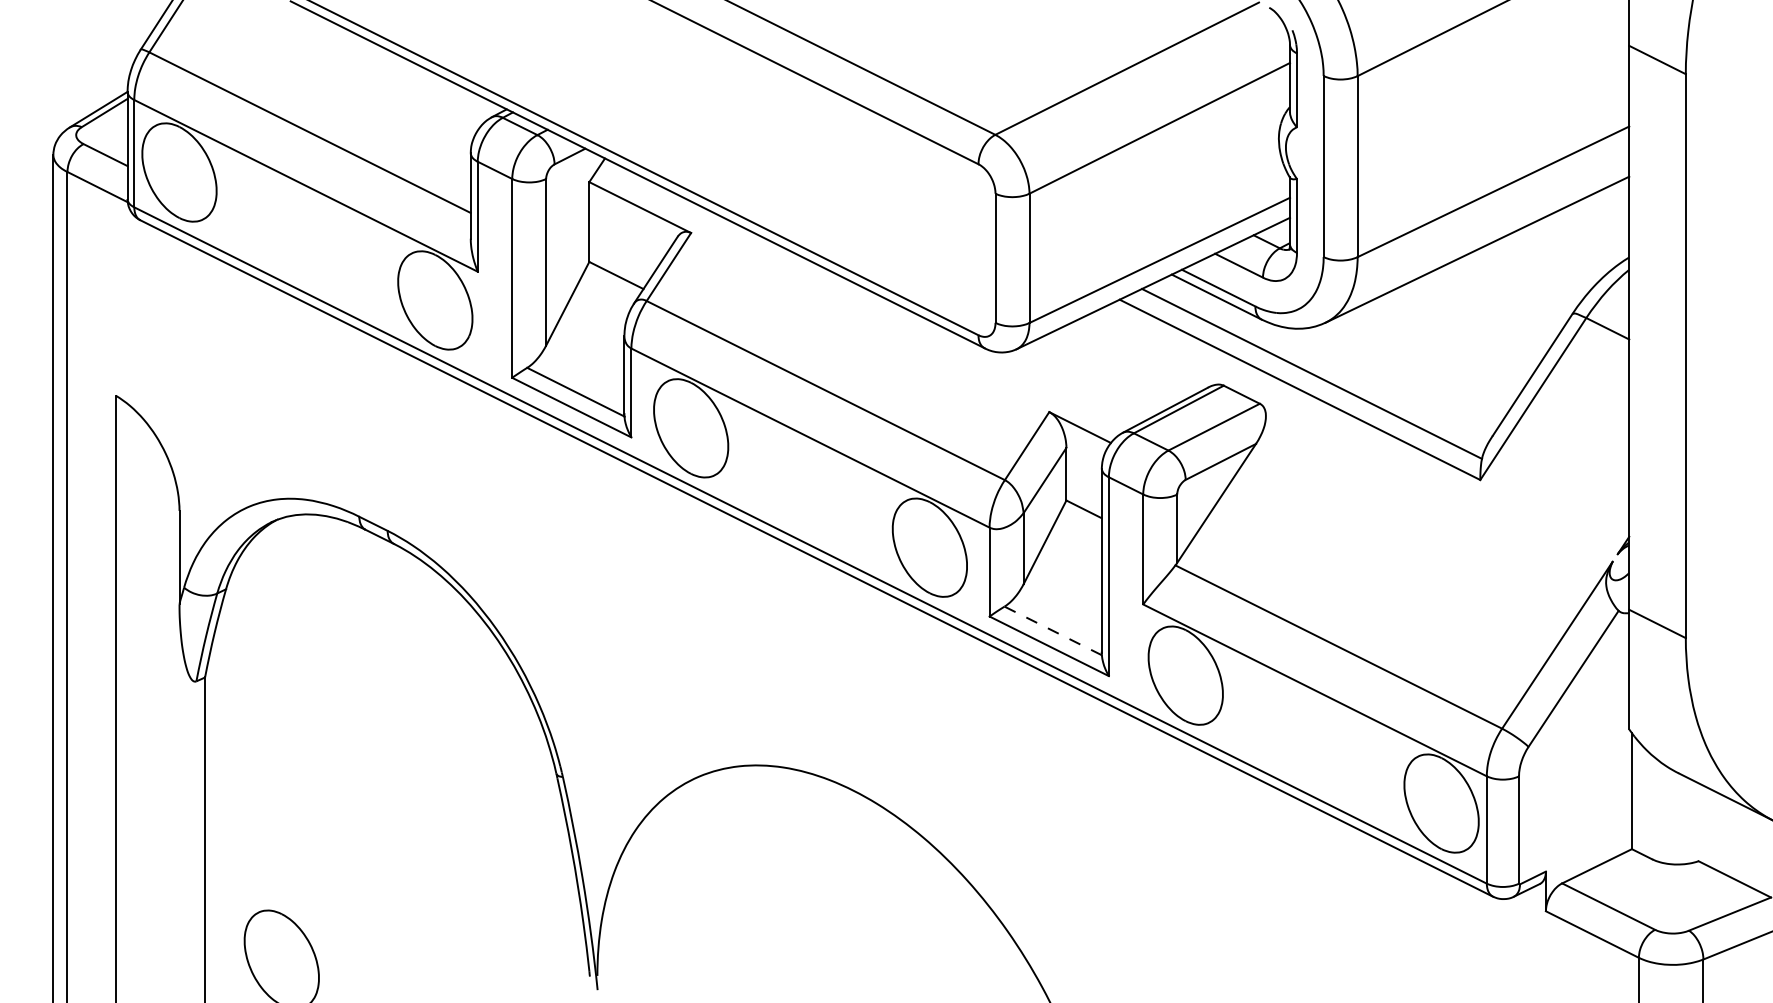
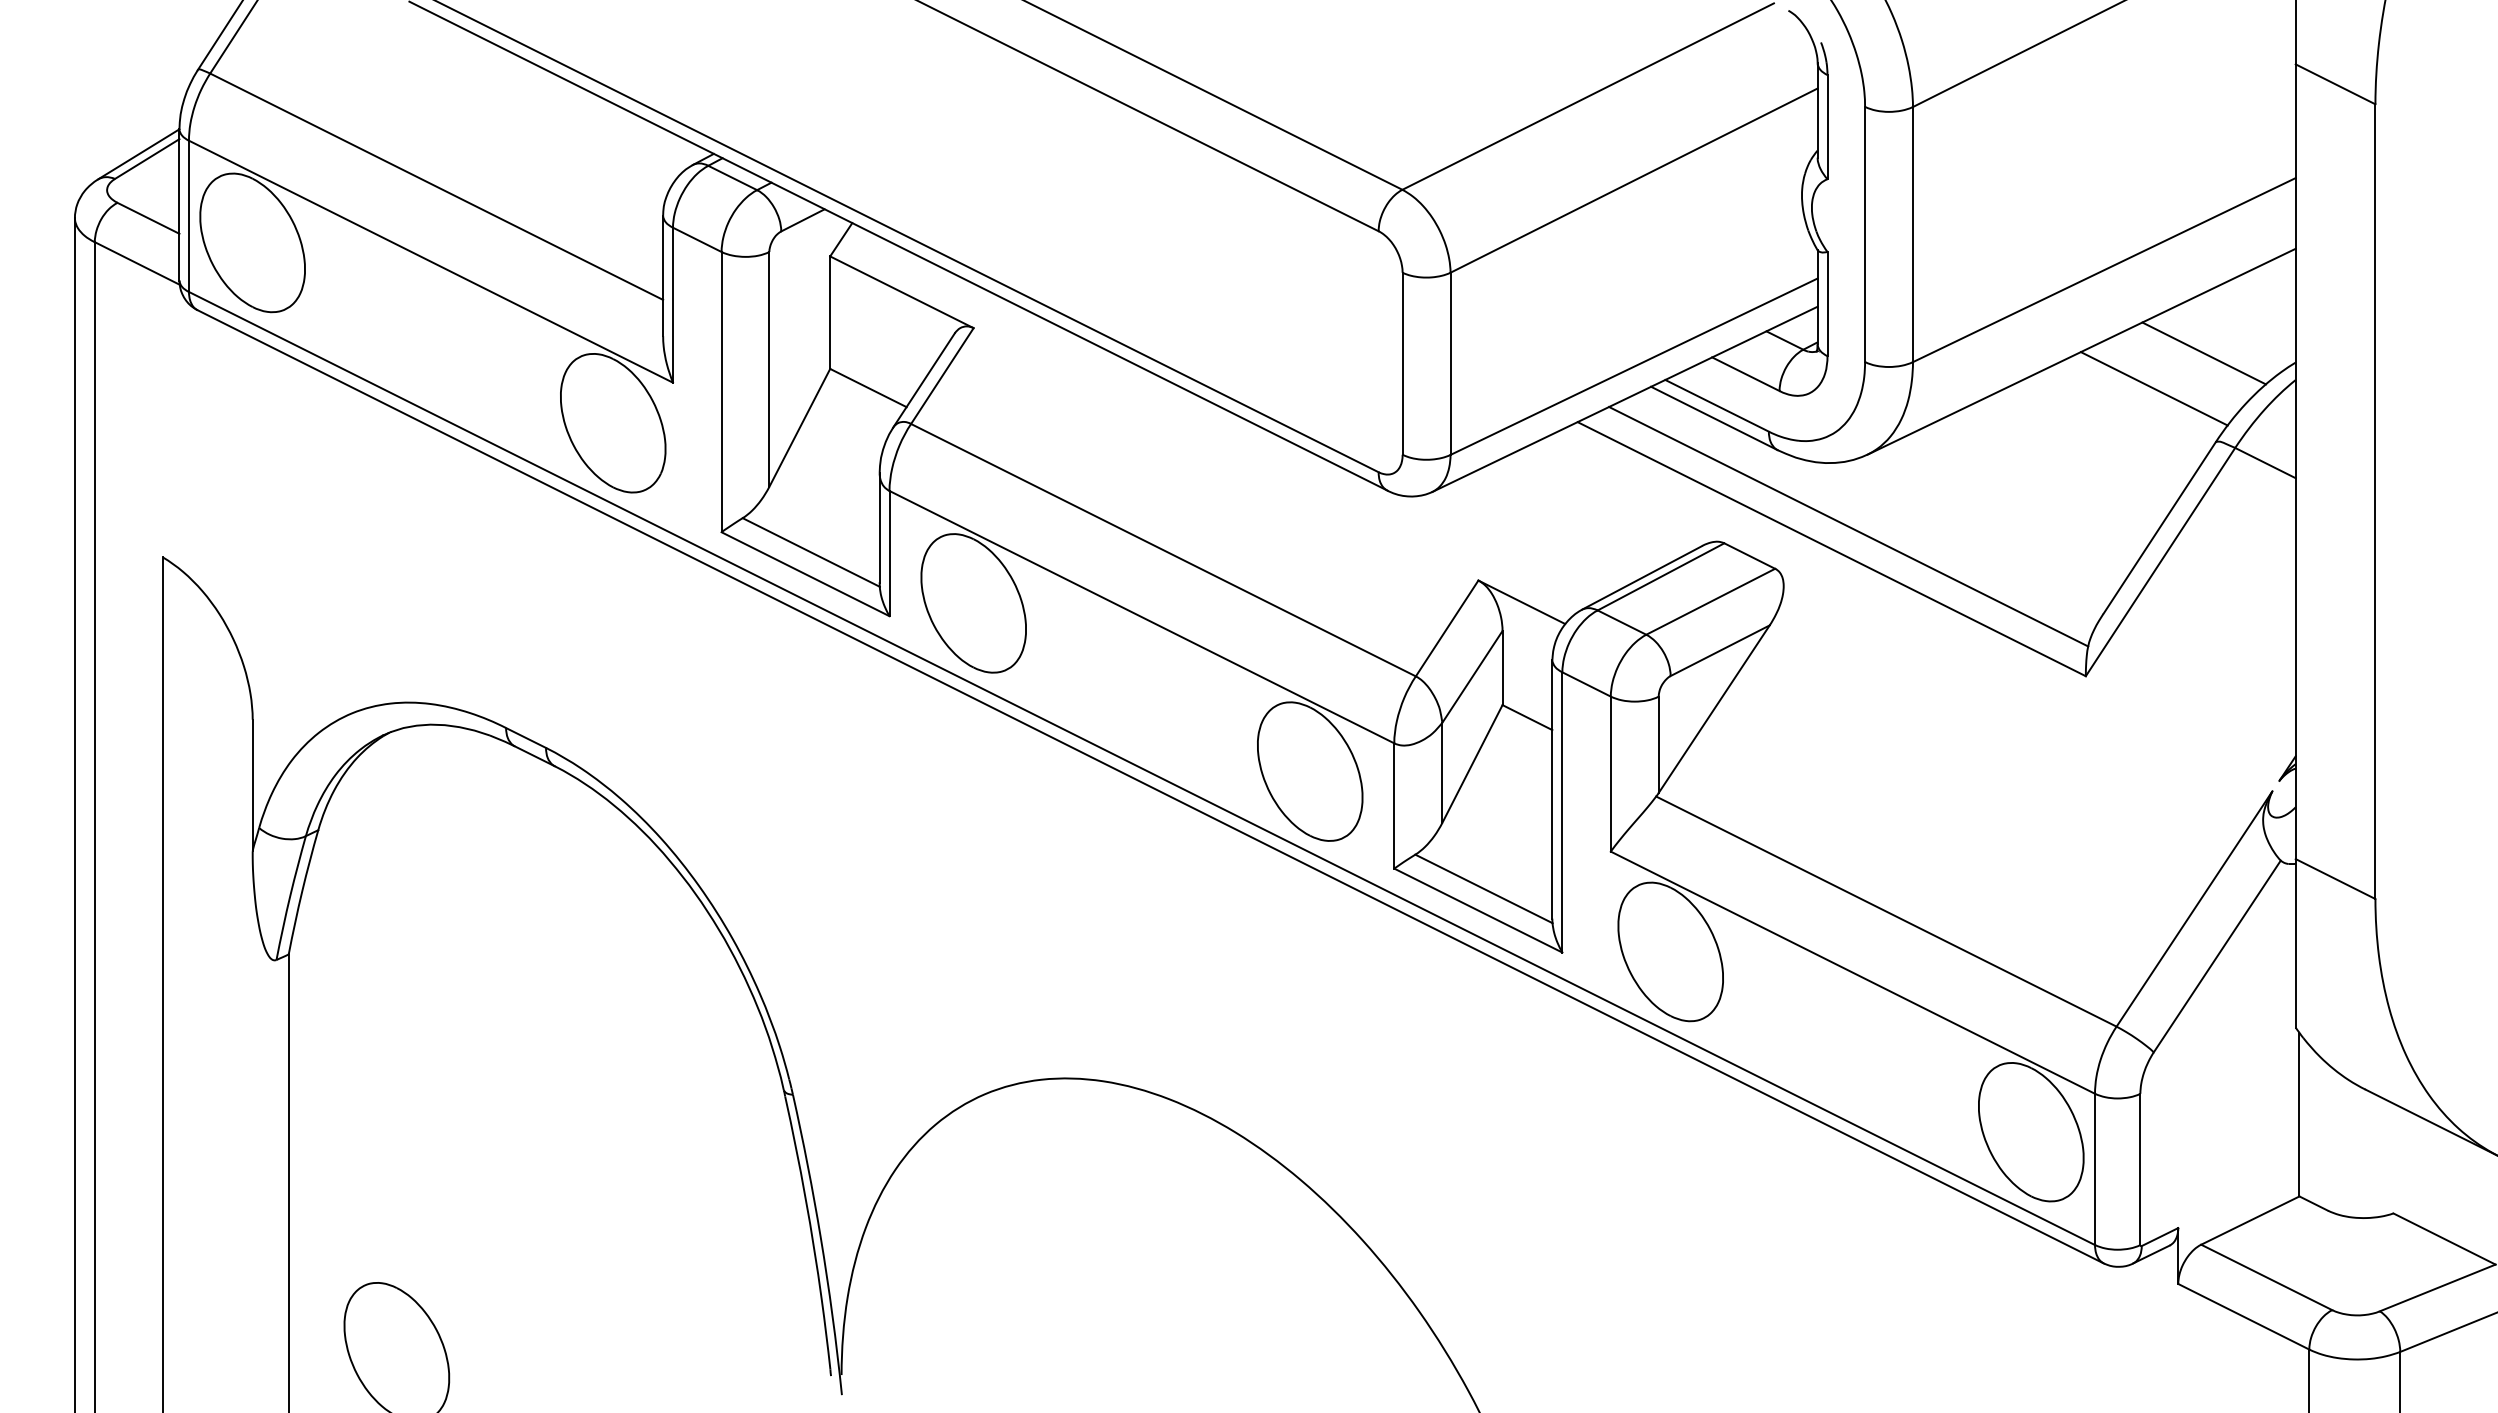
line: (1563, 251) -> (2203, 353), added
line: (1528, 275) -> (2153, 388), added
line: (1052, 630) -> (1483, 888), dashed -> solid

